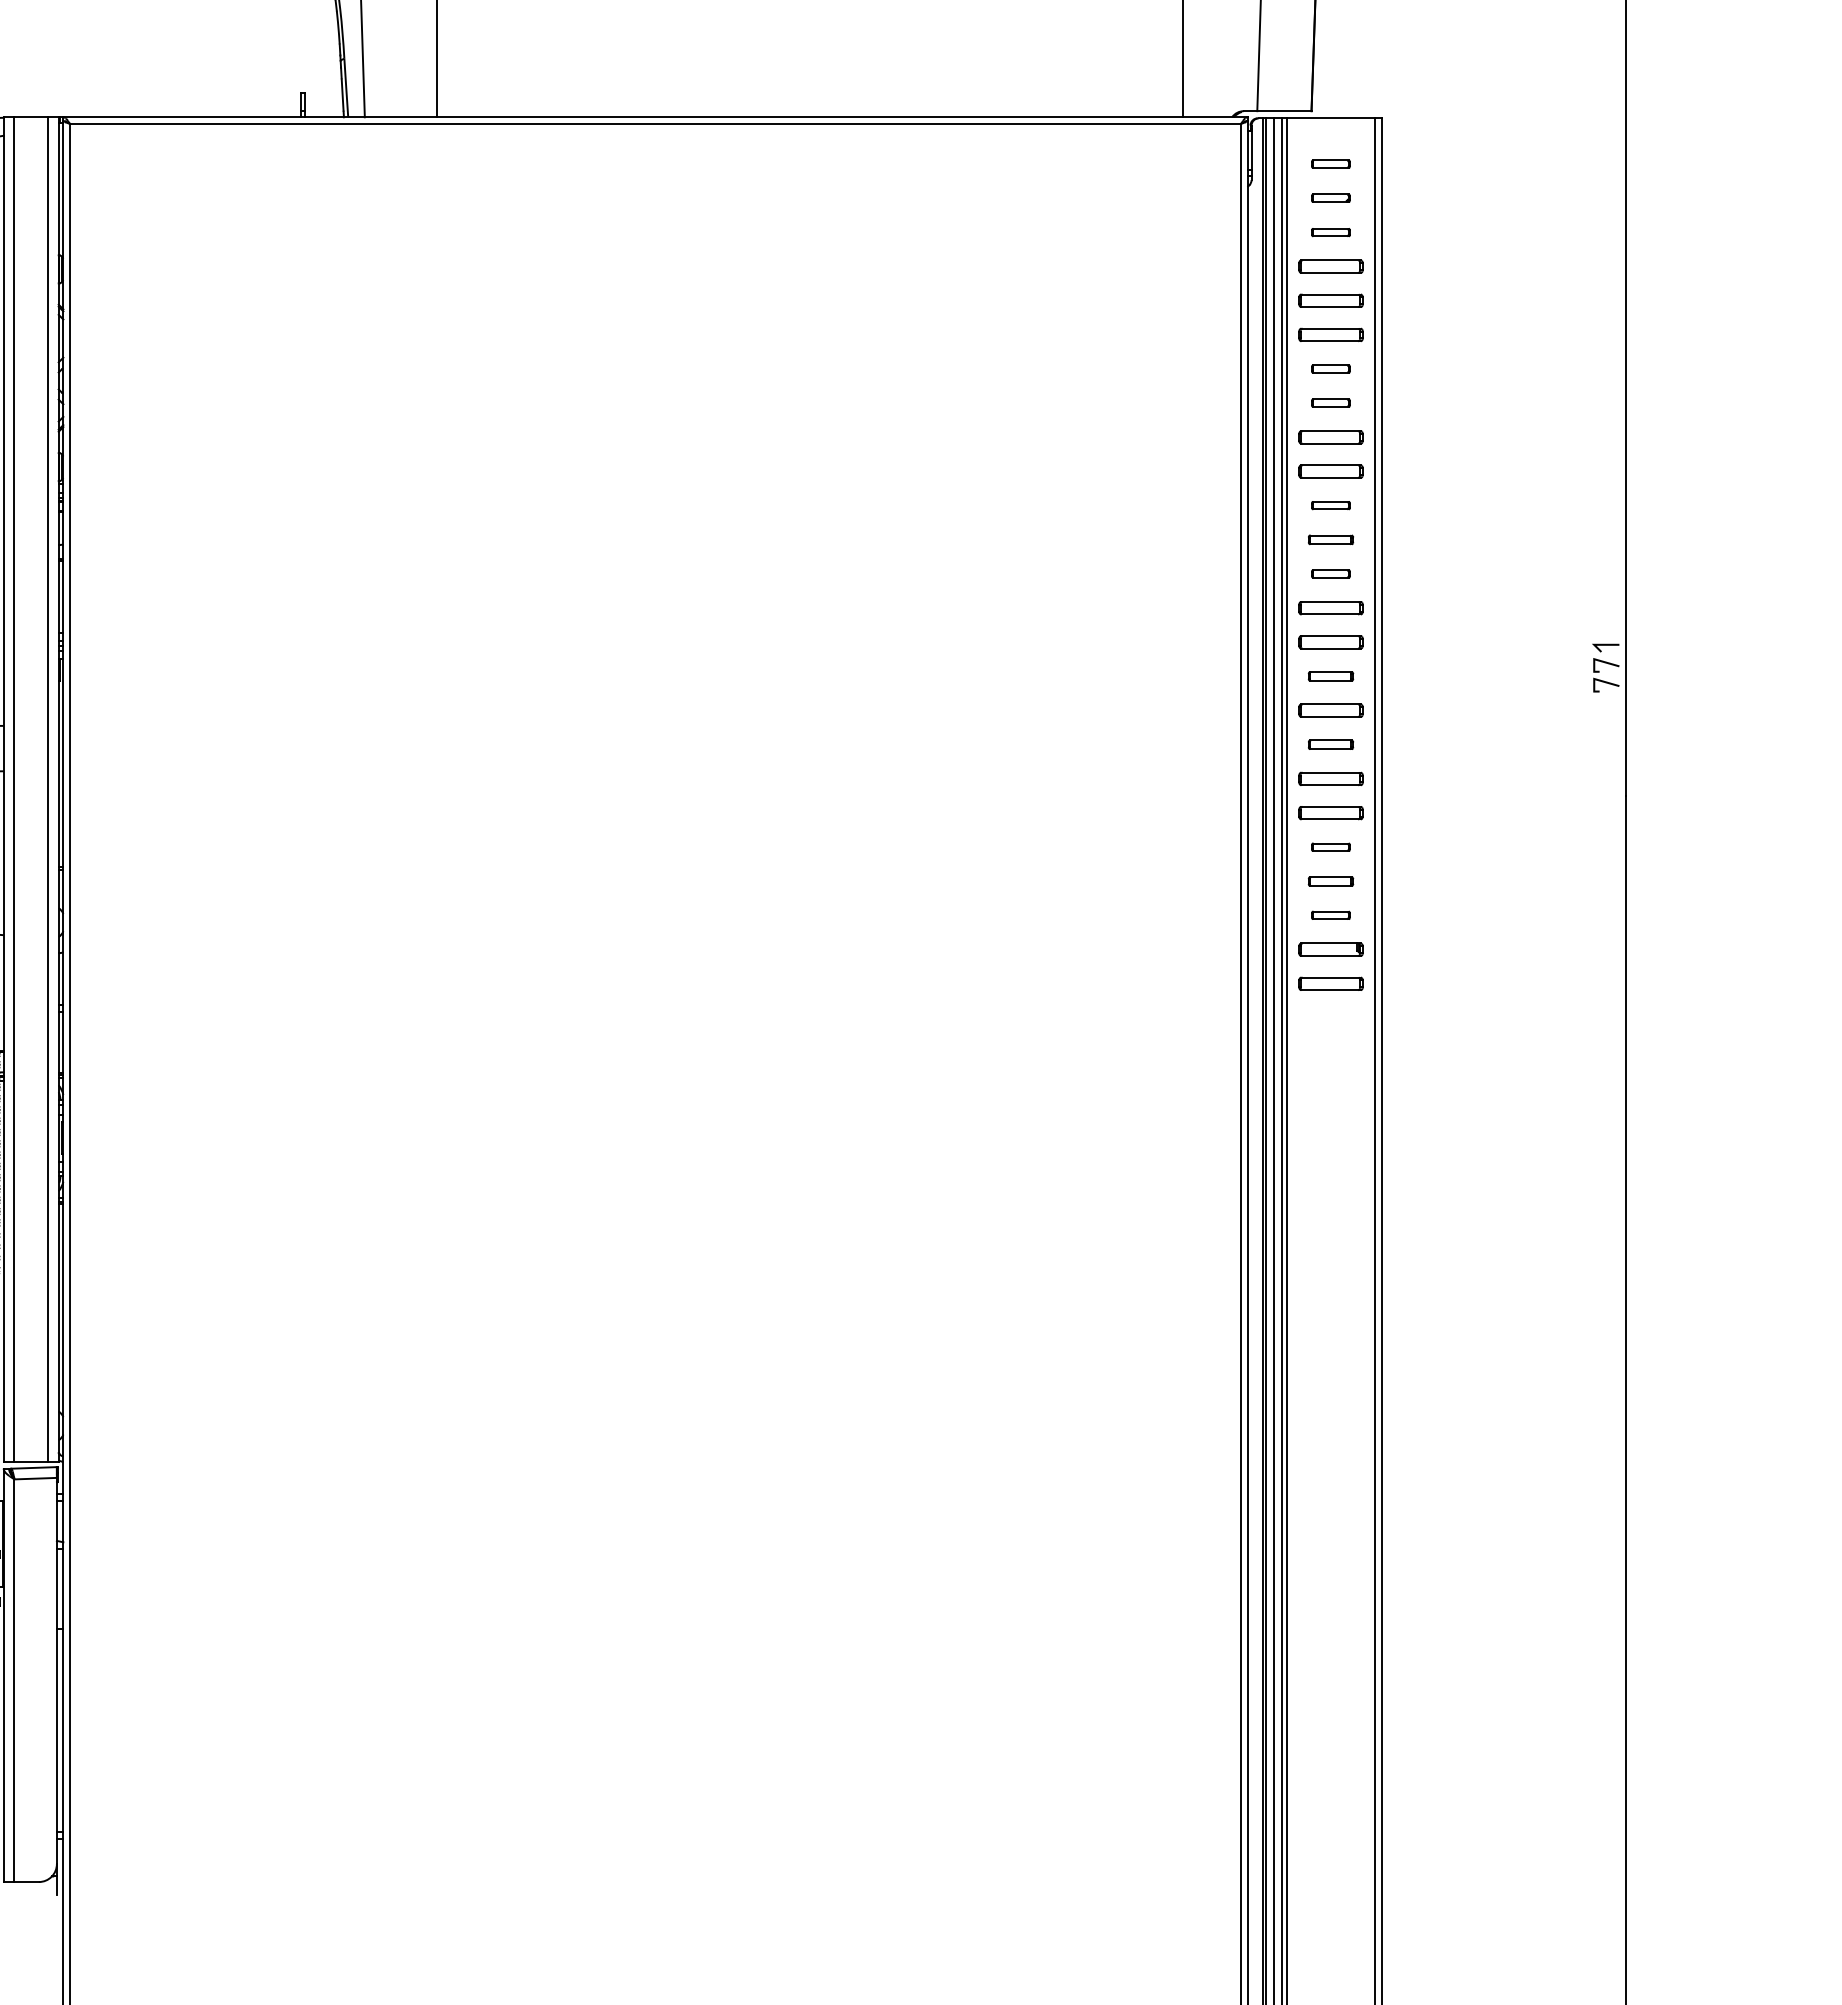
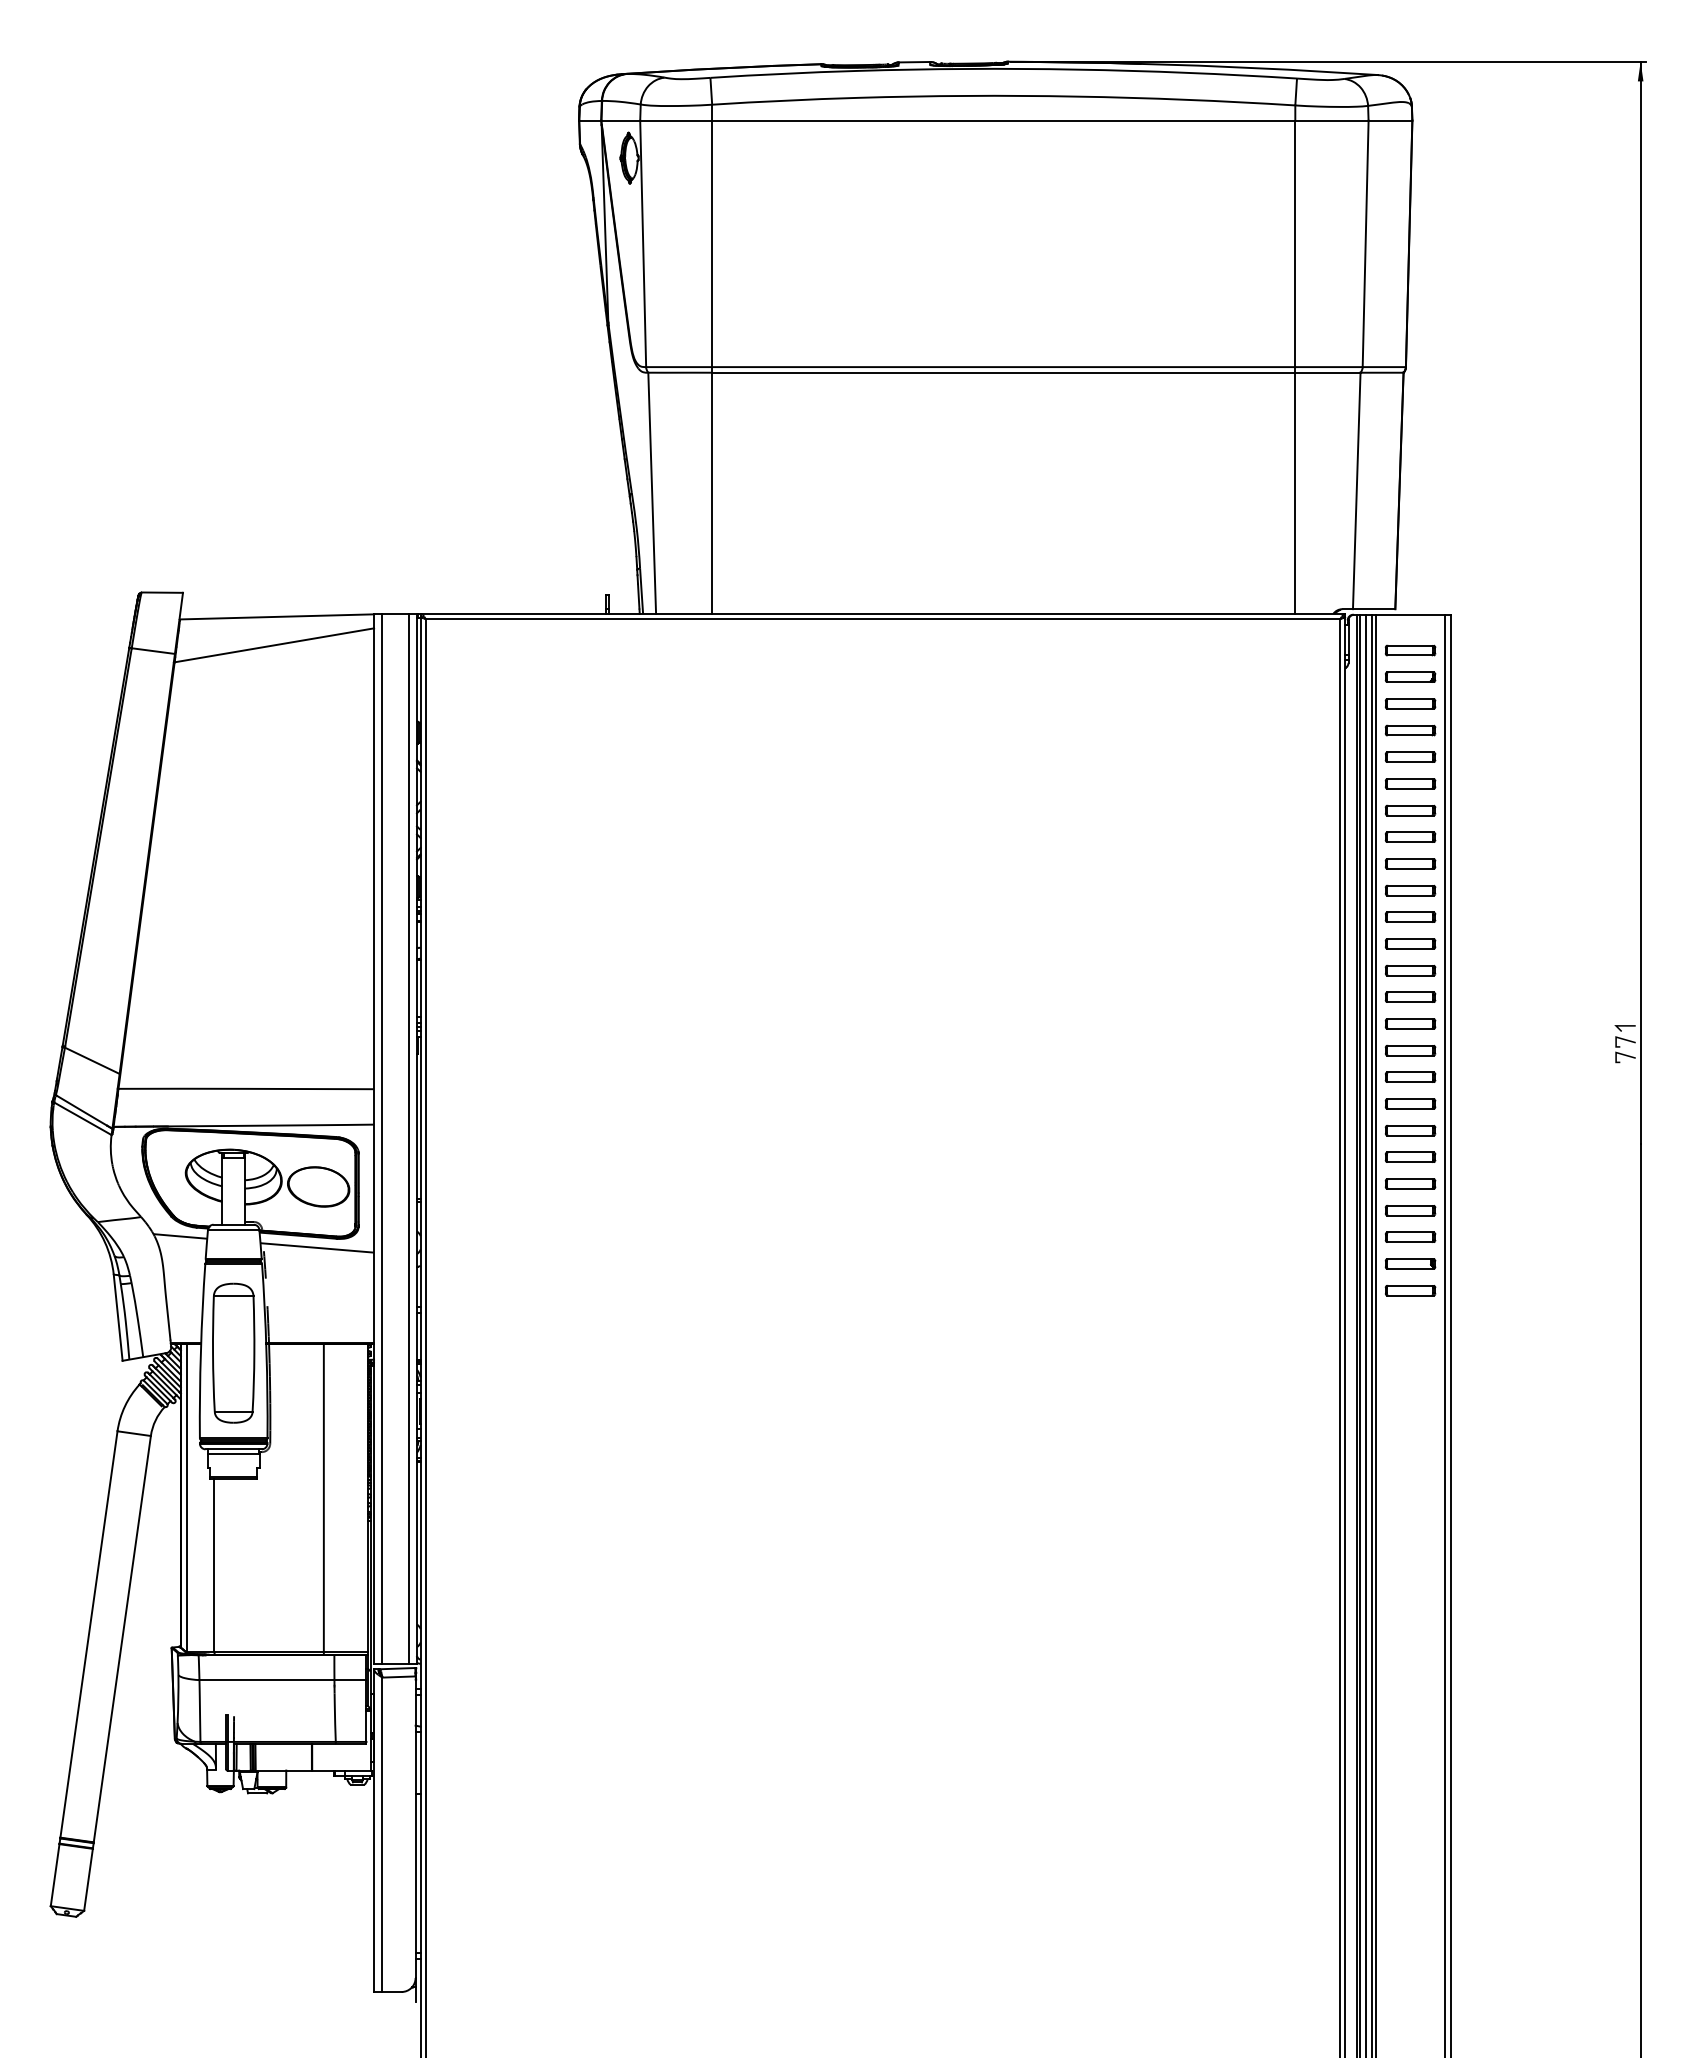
part: (1330, 164) -> (1410, 650), size x1.67
part: (1330, 197) -> (1410, 676), size x1.67
part: (1330, 231) -> (1410, 703), size x1.67
part: (1330, 368) -> (1410, 810), size x1.67
part: (1330, 402) -> (1410, 836), size x1.67
part: (1330, 504) -> (1410, 916), size x1.67
part: (1330, 539) -> (1410, 943), size x1.43
part: (1330, 573) -> (1410, 970), size x1.67
part: (1330, 676) -> (1410, 1050), size x1.43
part: (1330, 744) -> (1410, 1103), size x1.43
part: (1330, 846) -> (1410, 1183), size x1.67
part: (1330, 881) -> (1410, 1210), size x1.43
part: (1330, 914) -> (1410, 1236), size x1.67

